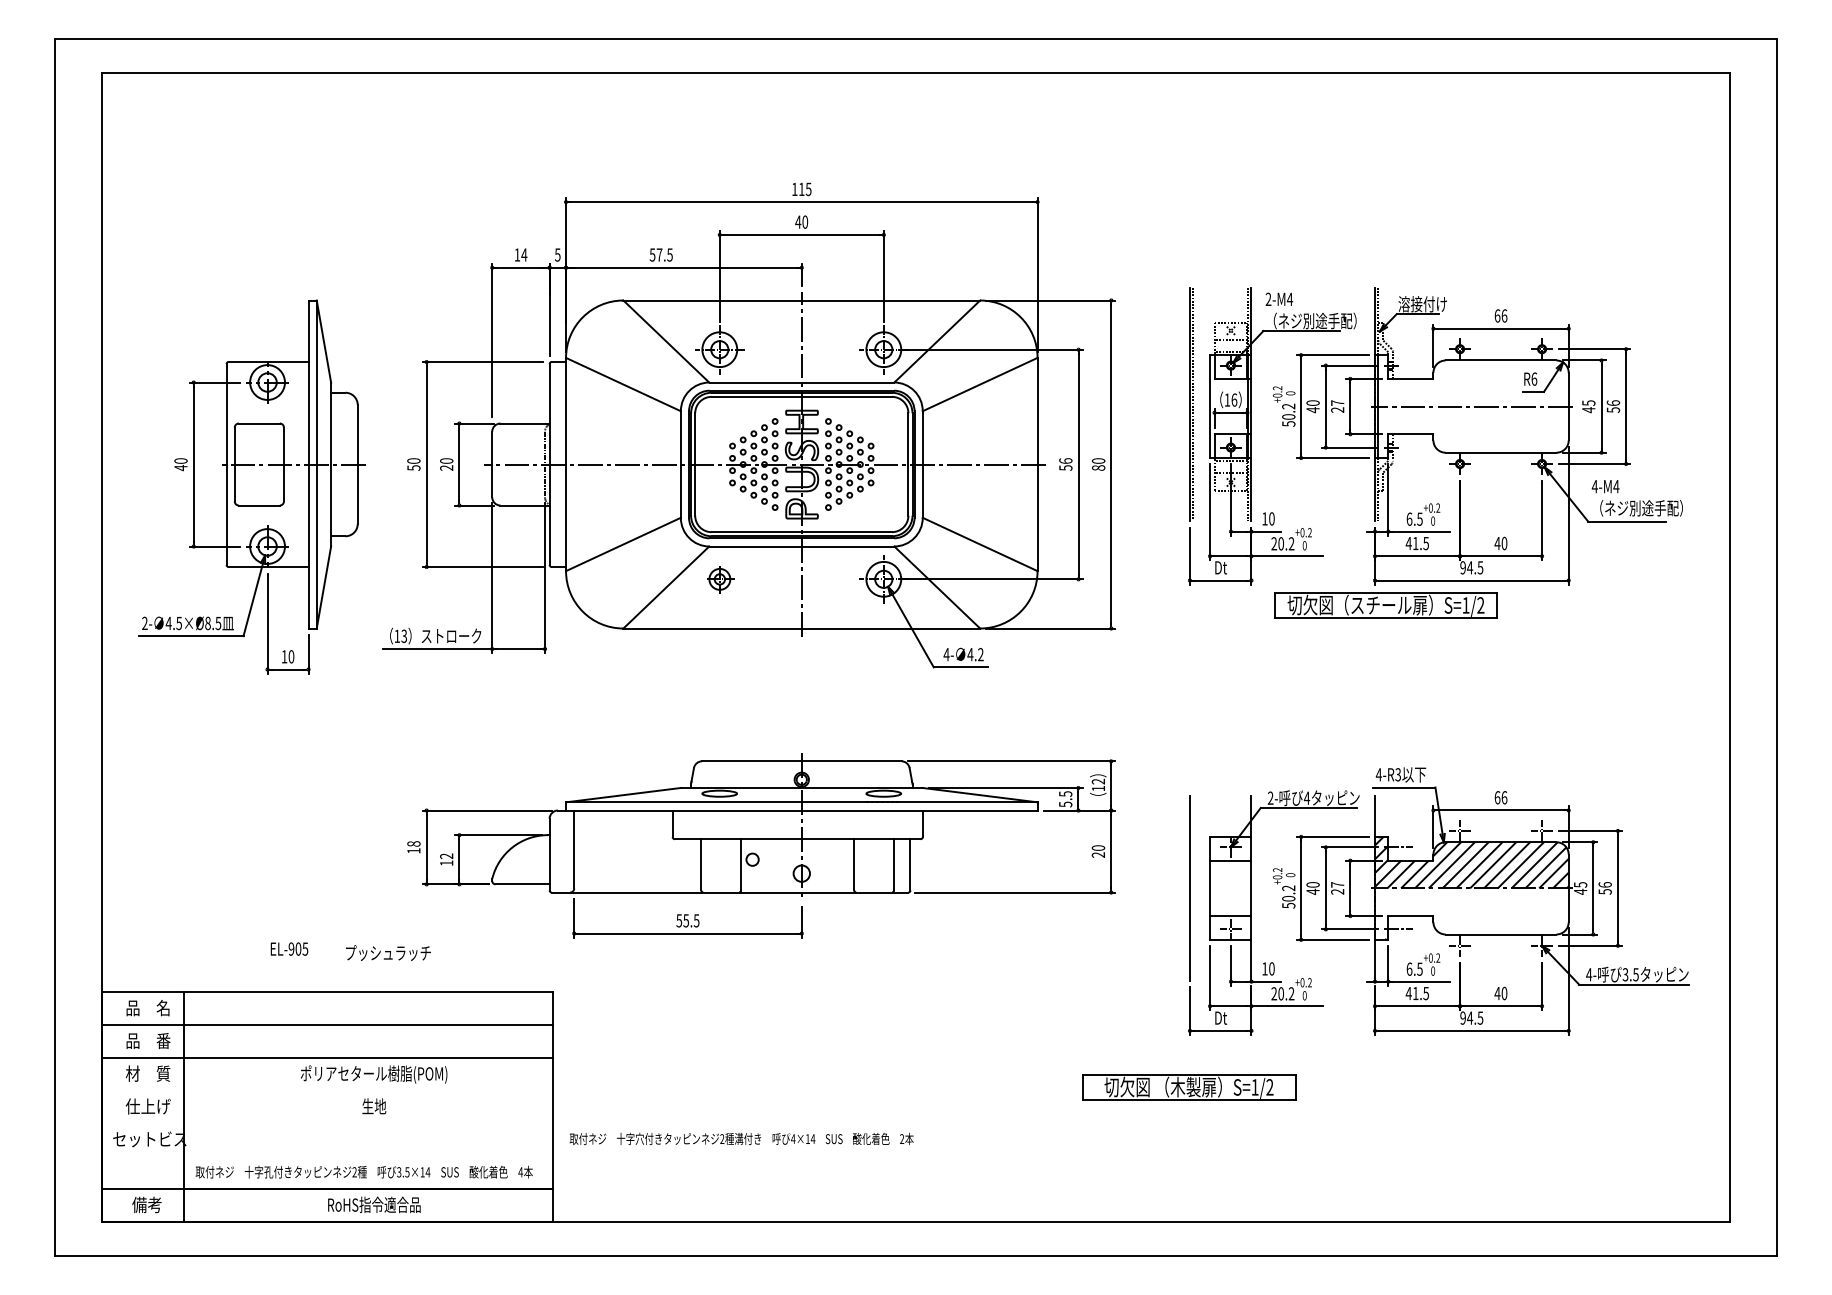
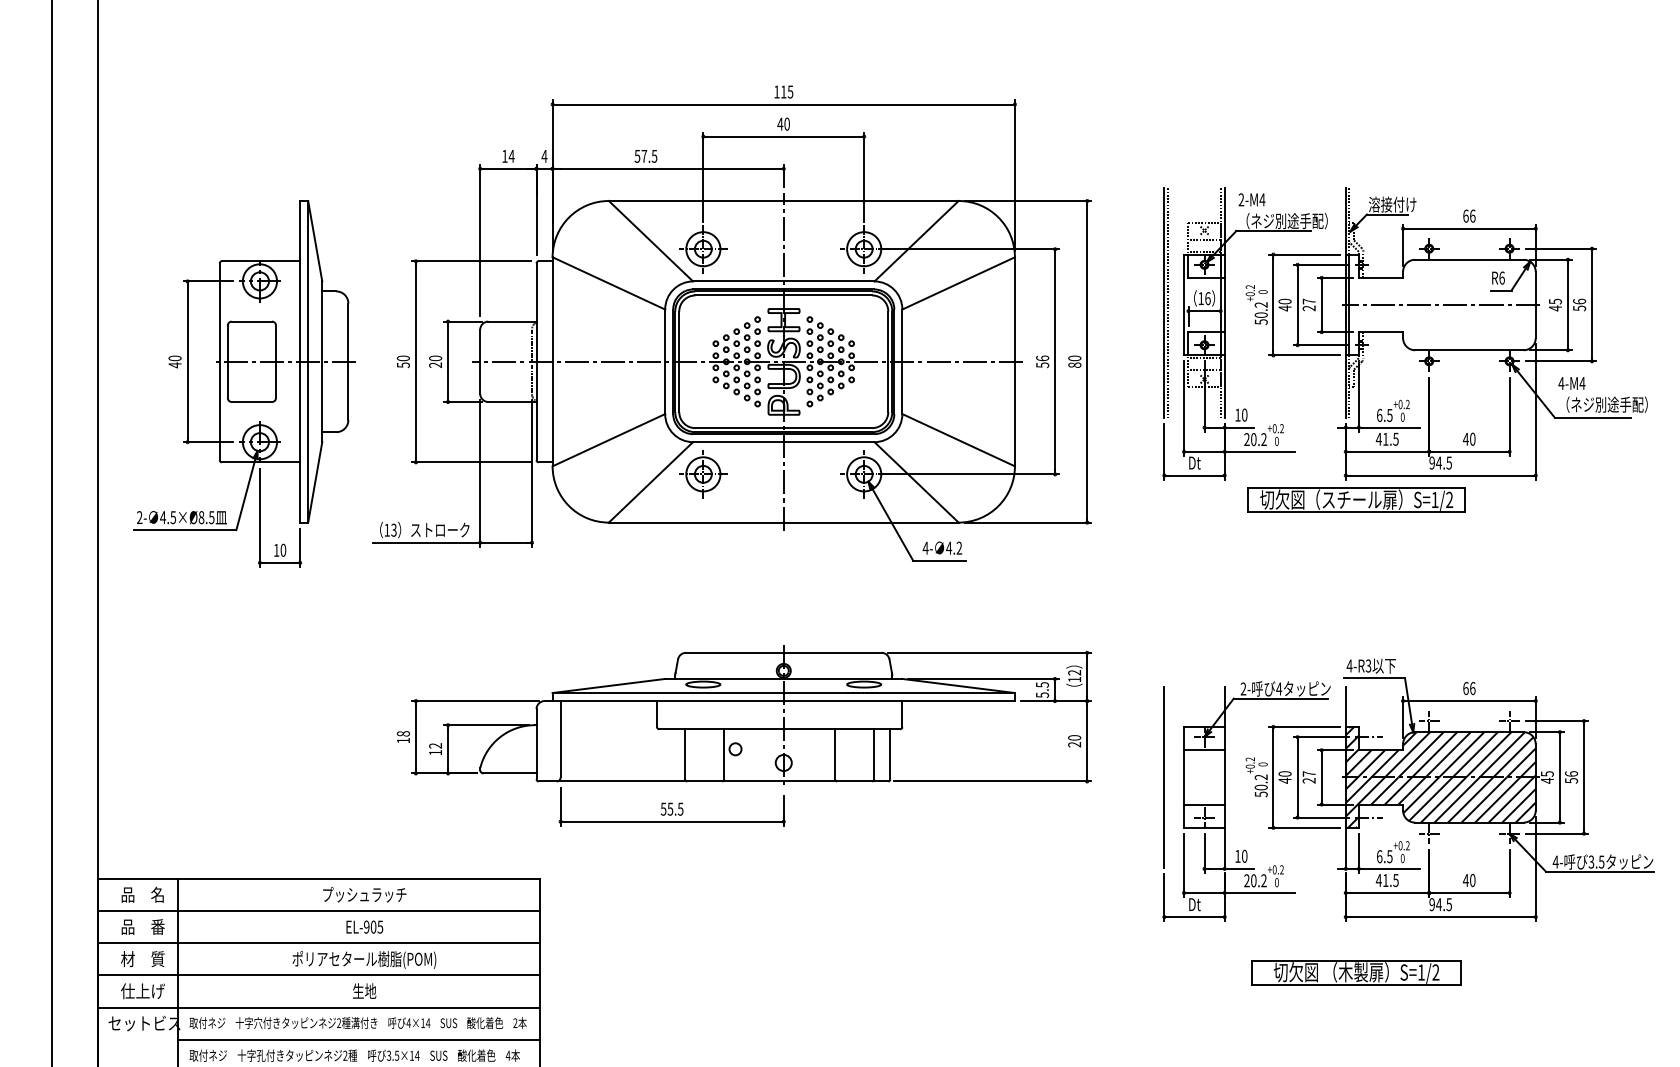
text: (557, 254) -> (544, 155), 5 -> 4
part: (719, 579) -> (703, 474), size x1.67
hatch: (1471, 913) -> (1440, 802), added
text: (289, 948) -> (364, 926), moved
text: (388, 952) -> (364, 894), moved
part: (1189, 1087) -> (1357, 972), moved
line: (327, 1090) -> (318, 975), added
line: (327, 1123) -> (318, 1007), added
text: (741, 1138) -> (357, 1022), moved
line: (368, 1155) -> (358, 1039), added

